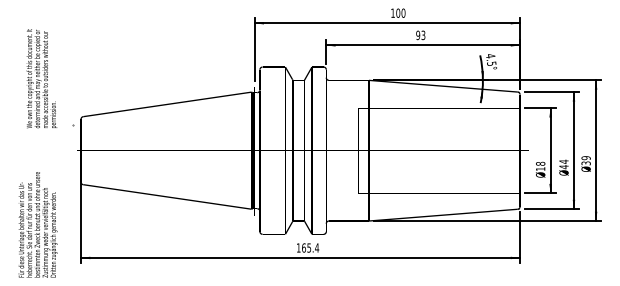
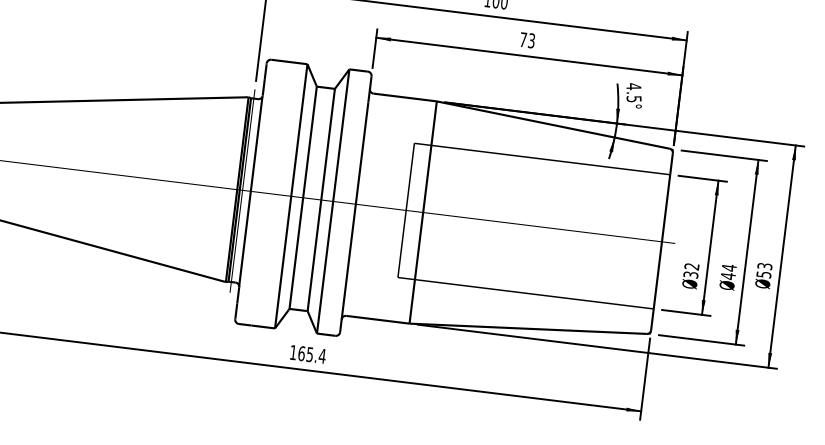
text: (418, 35) -> (523, 40), 93 -> 73
text: (585, 160) -> (763, 270), 39 -> 53
text: (540, 166) -> (691, 270), 18 -> 32

